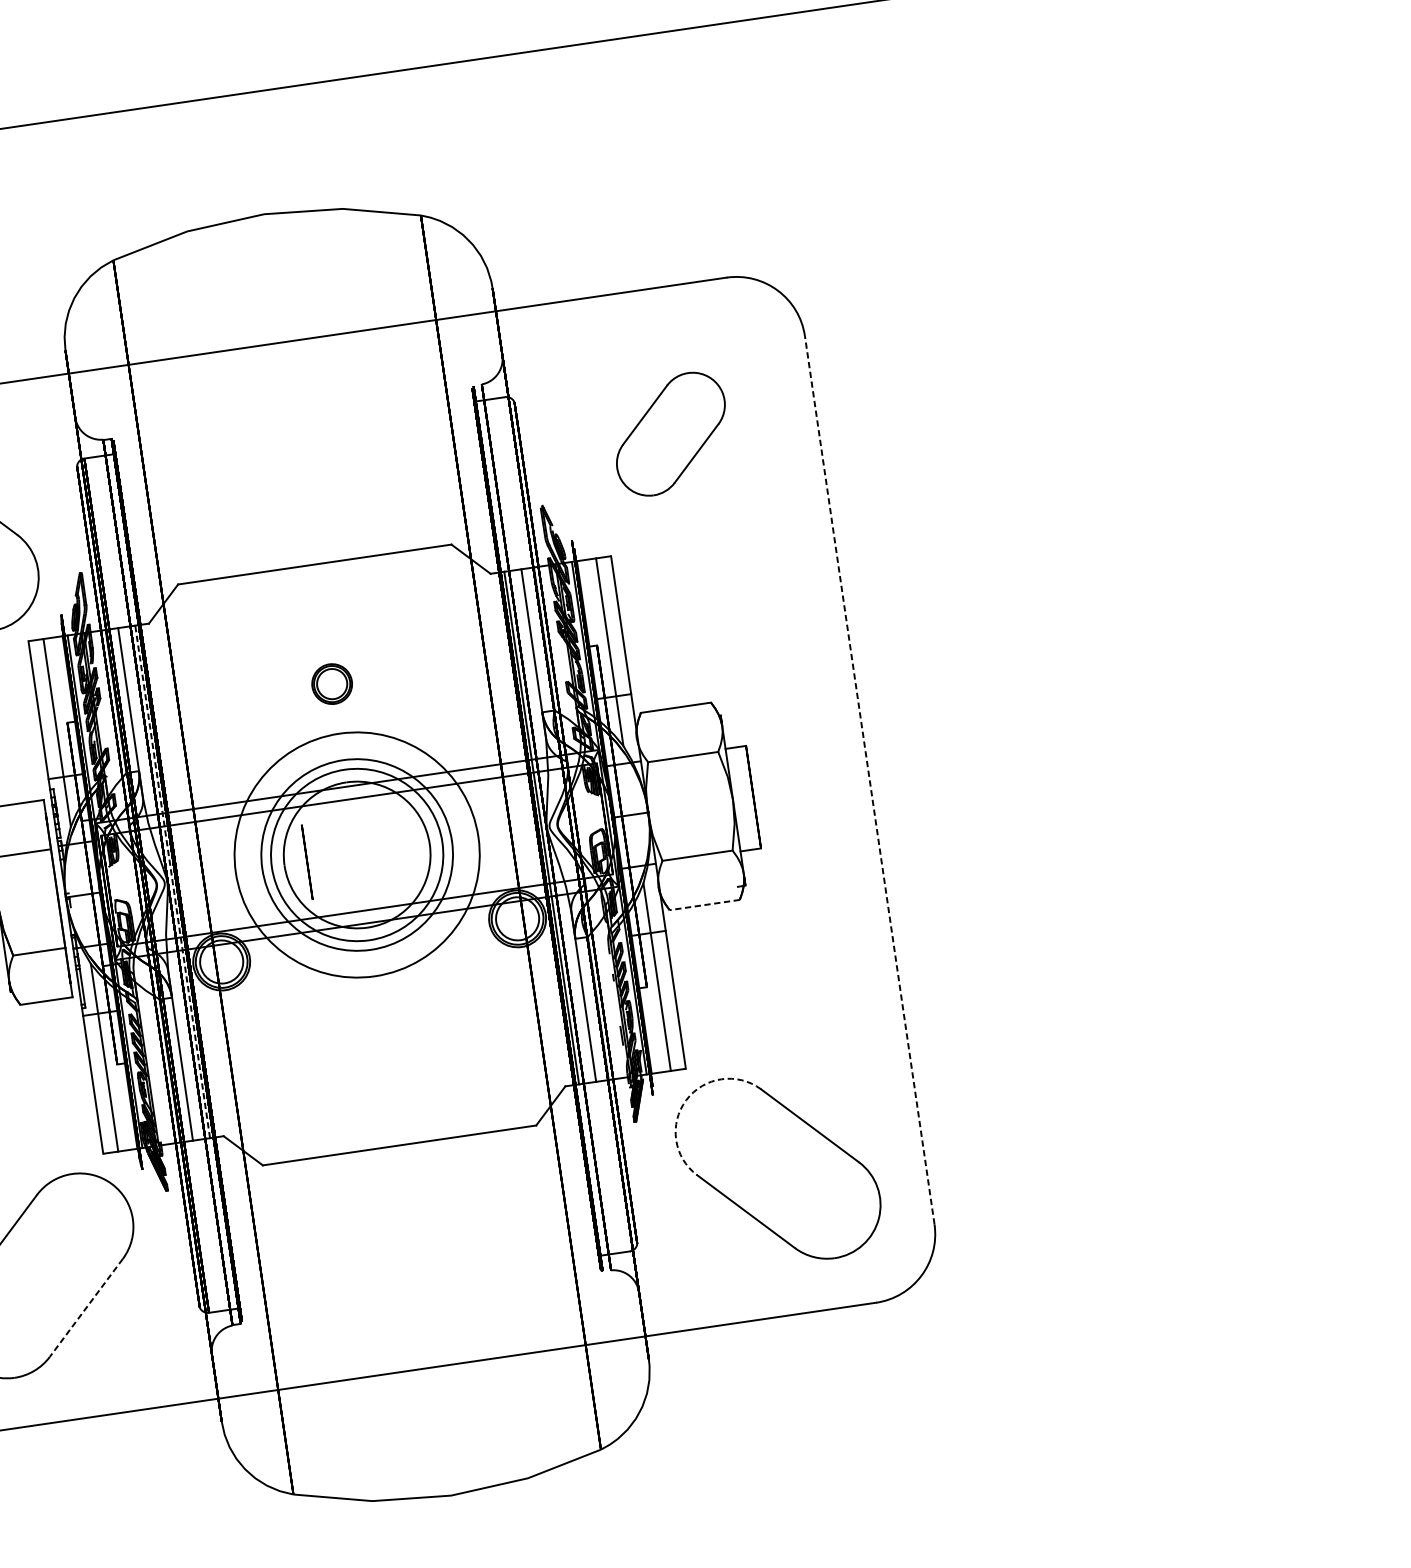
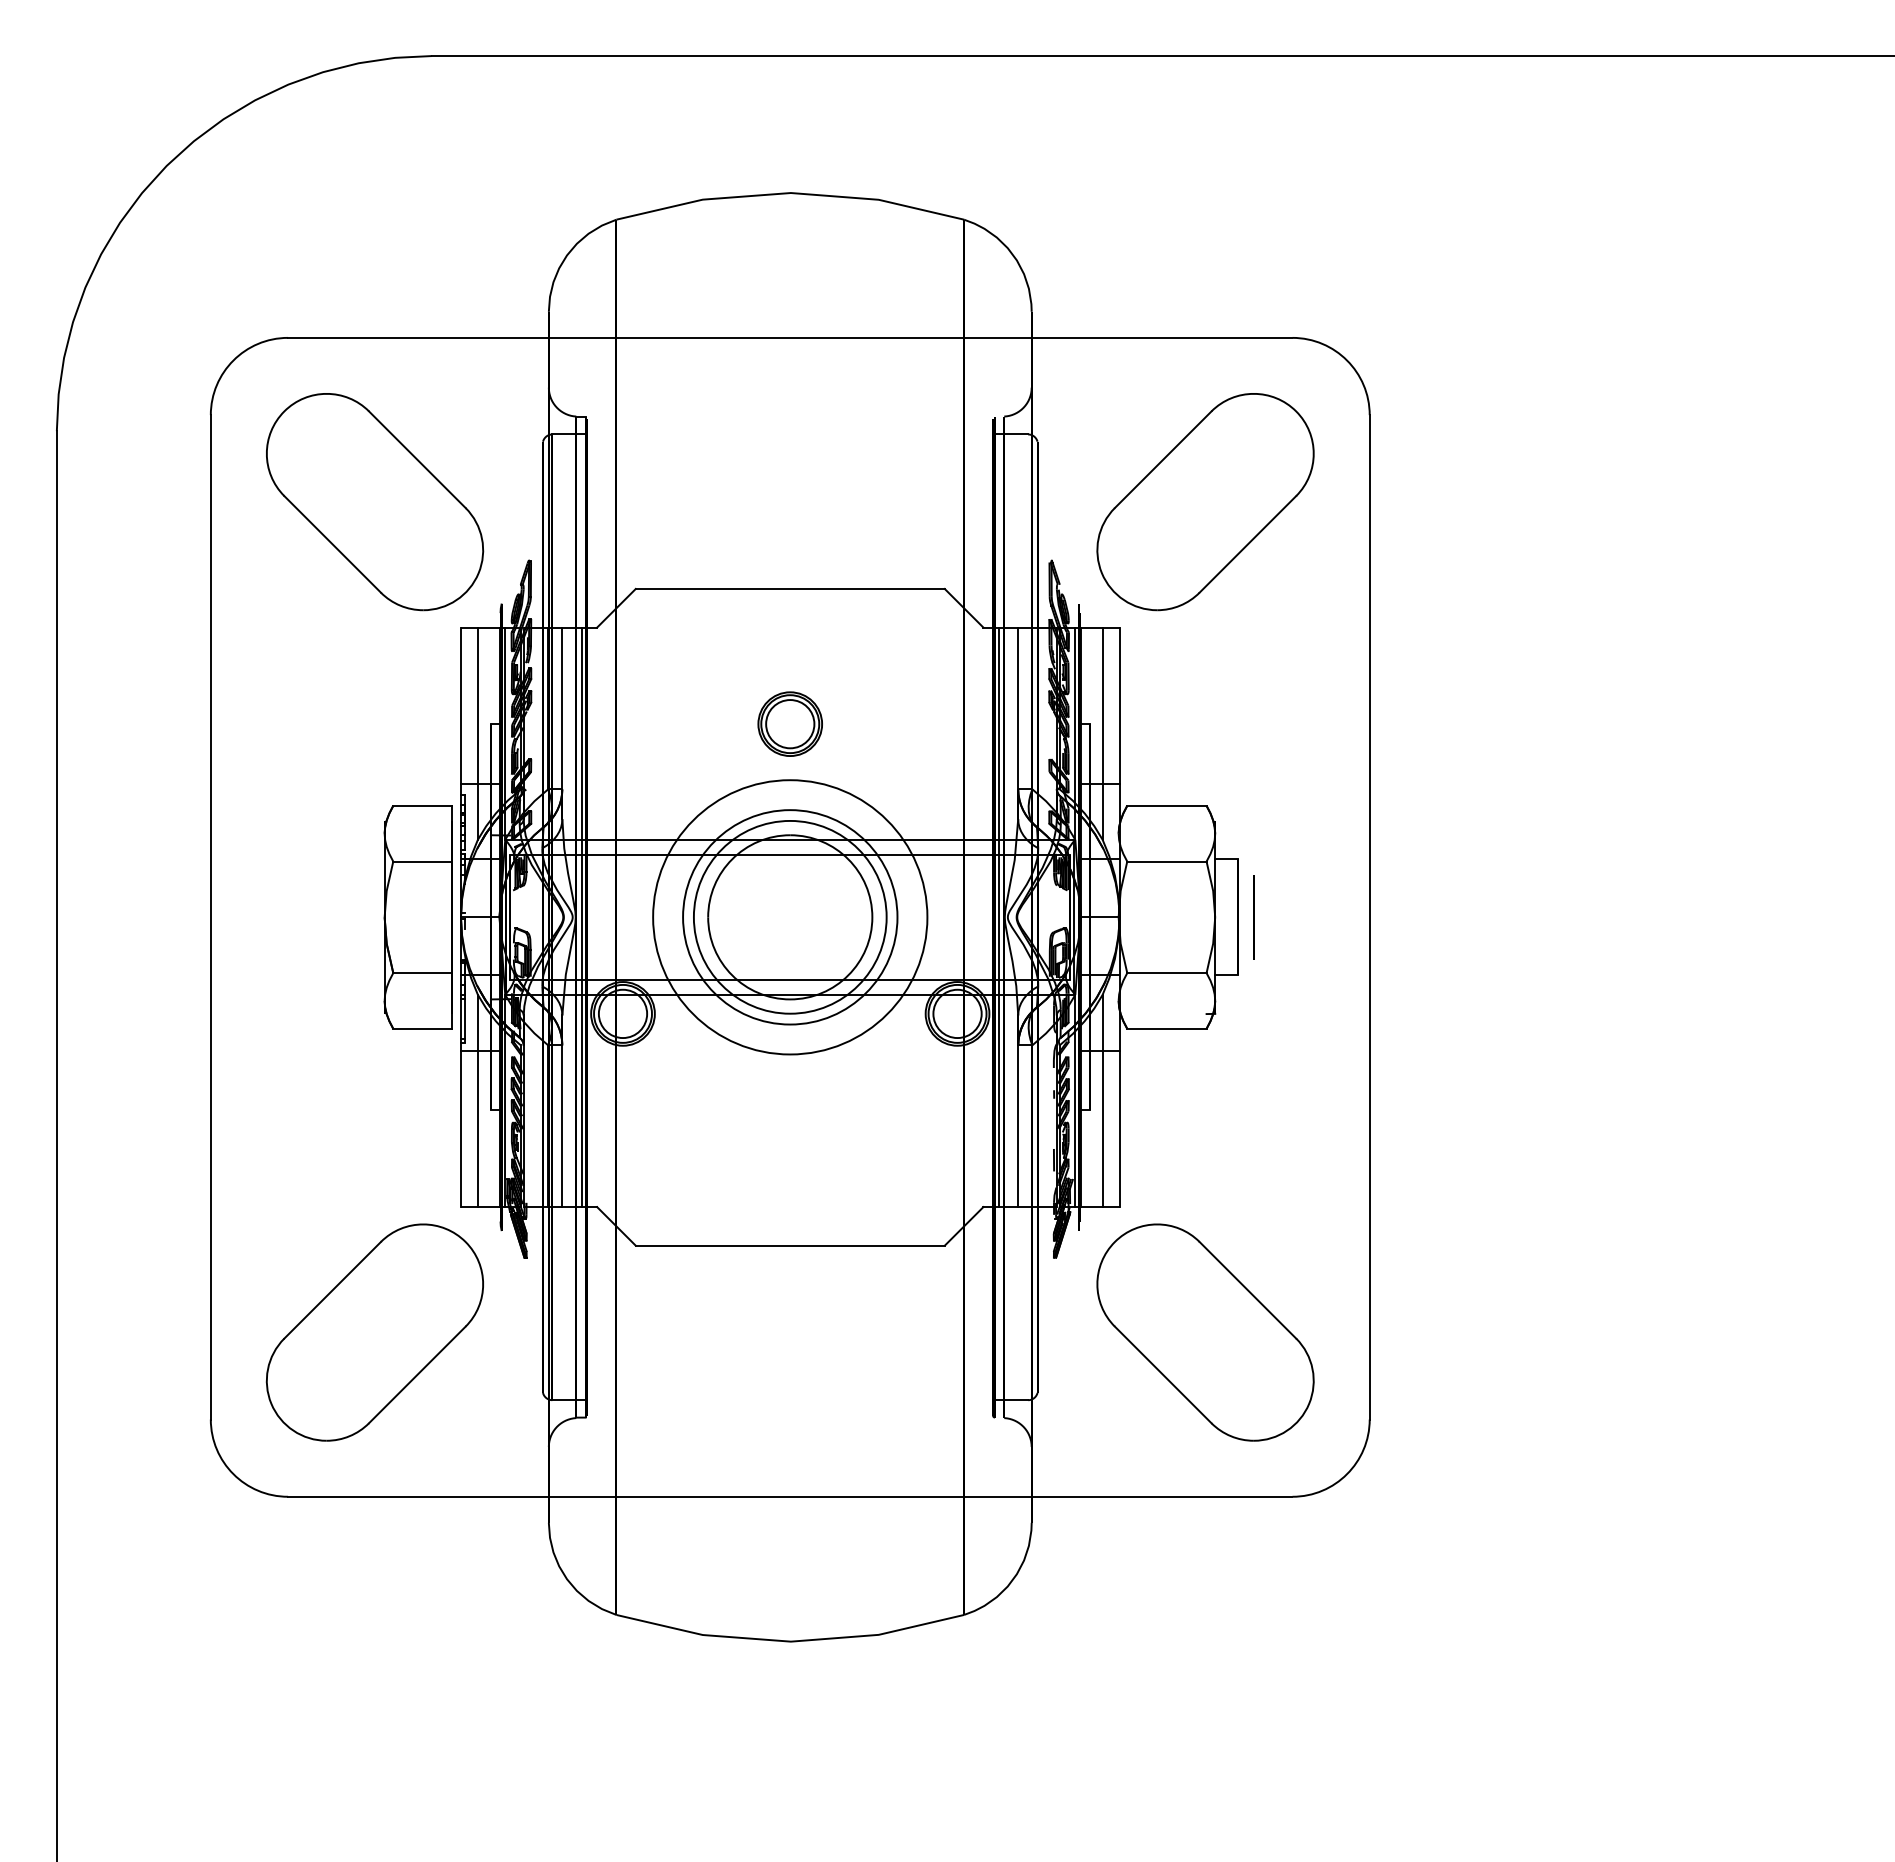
part: (670, 434) -> (1205, 502), size x1.67
part: (331, 683) -> (789, 723), size x1.43
line: (869, 779) -> (1369, 916), dashed -> solid
line: (306, 862) -> (1253, 917), moved
line: (172, 882) -> (581, 917), dashed -> solid
line: (704, 904) -> (1166, 1028), dashed -> solid
arc: (685, 1099) -> (1114, 1241), dashed -> solid
line: (85, 1308) -> (416, 1375), dashed -> solid

